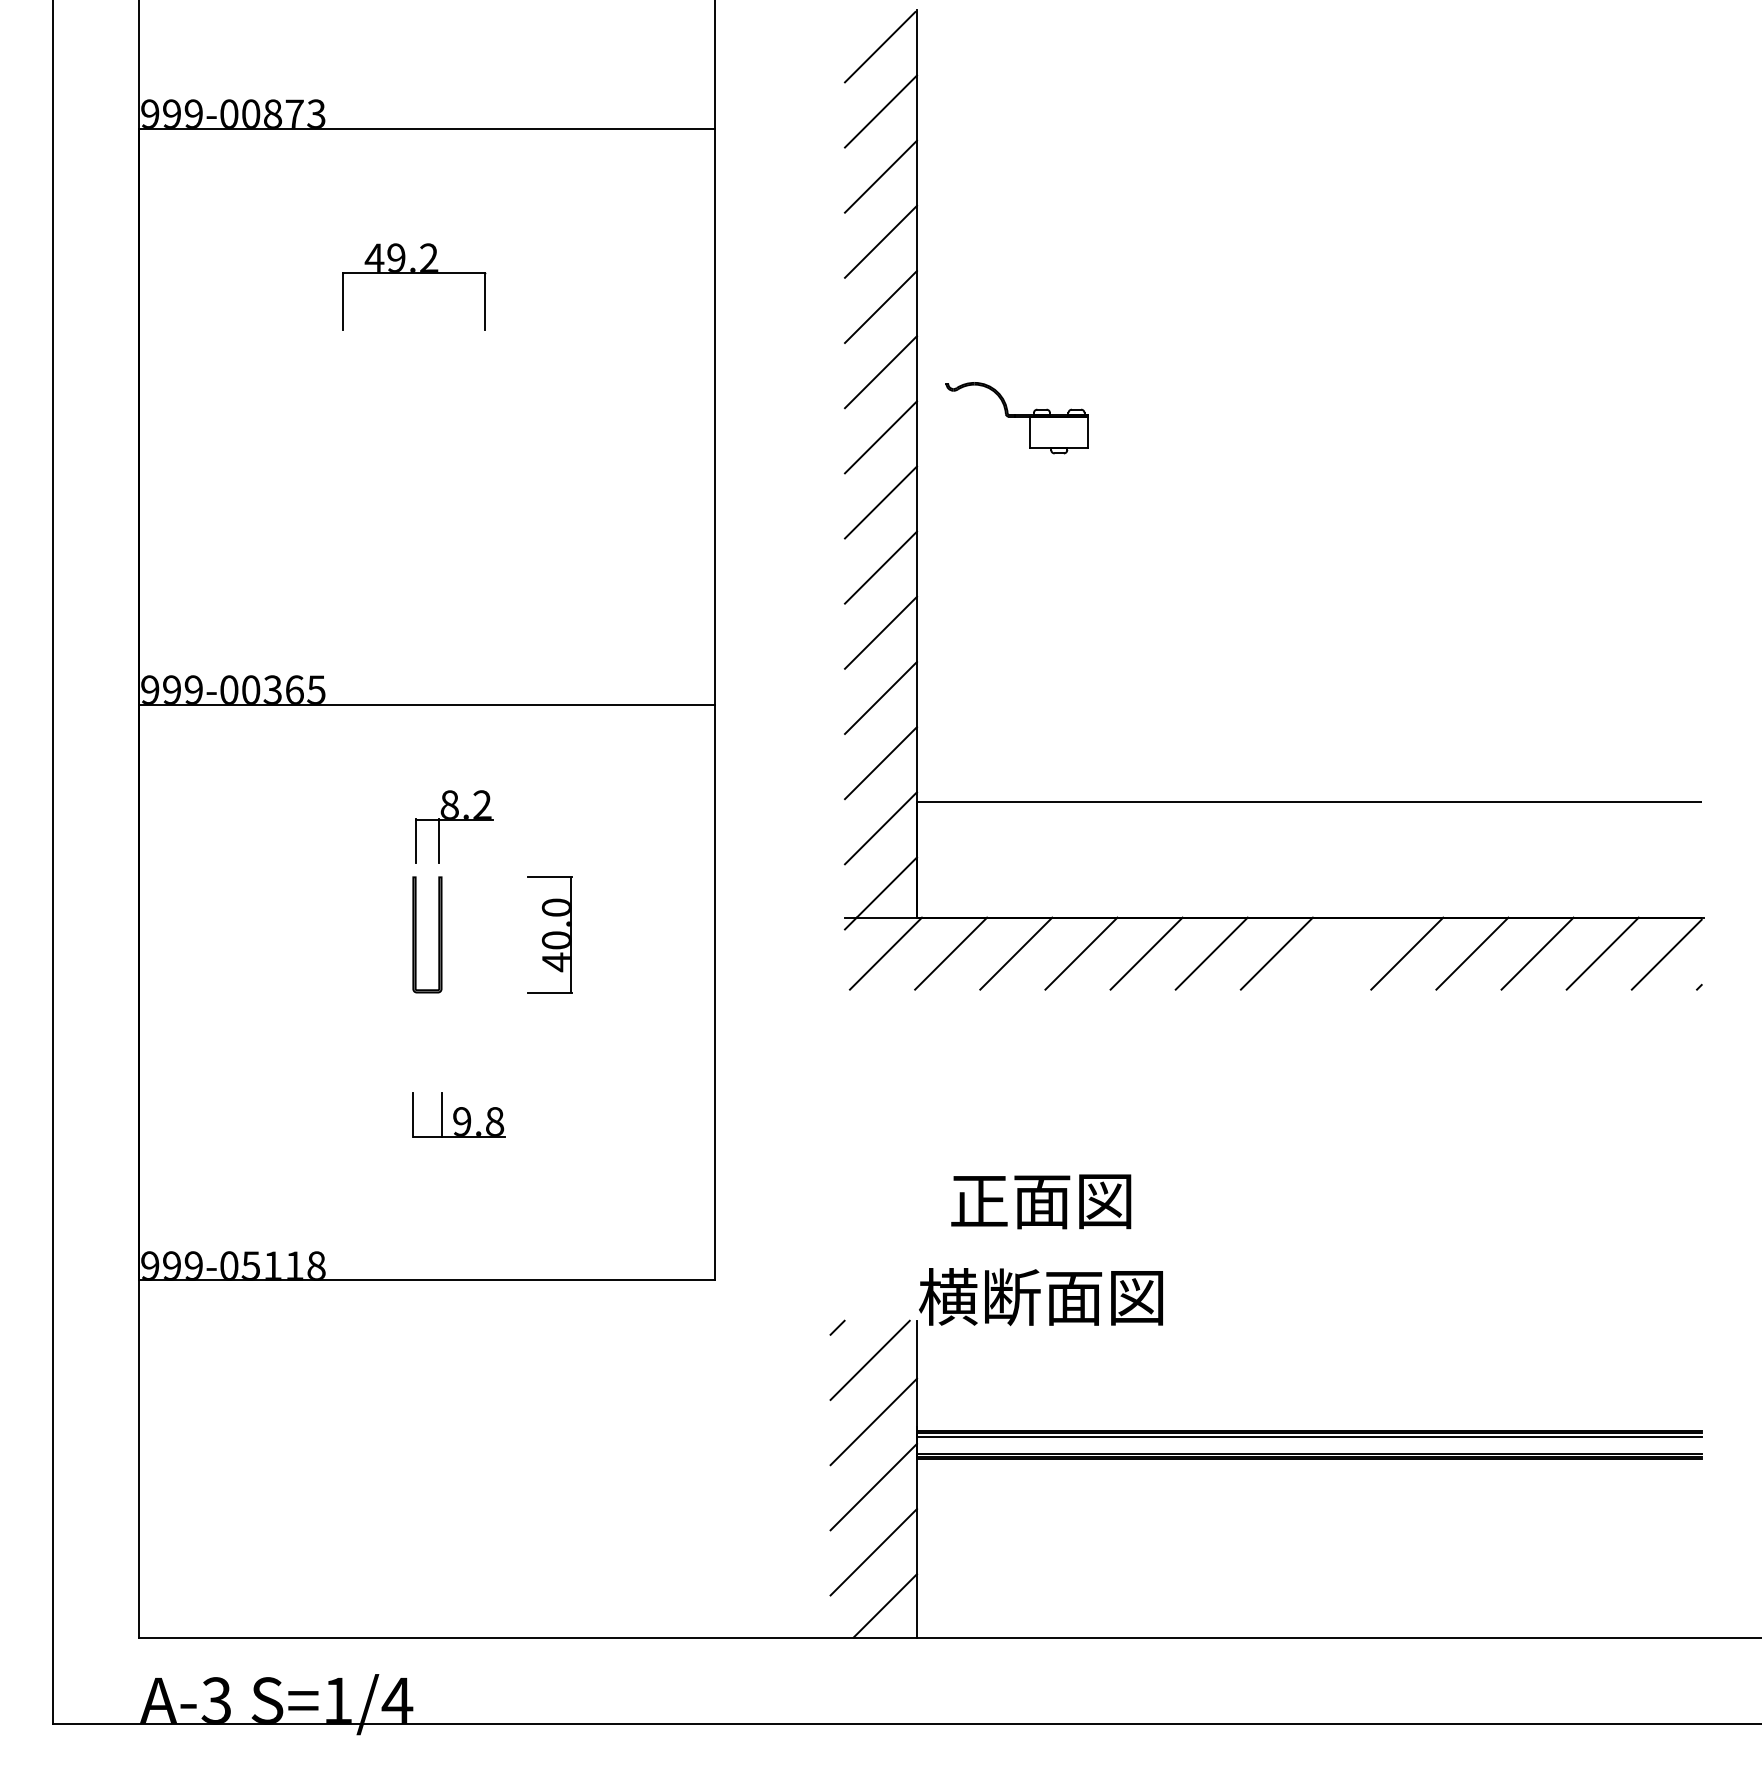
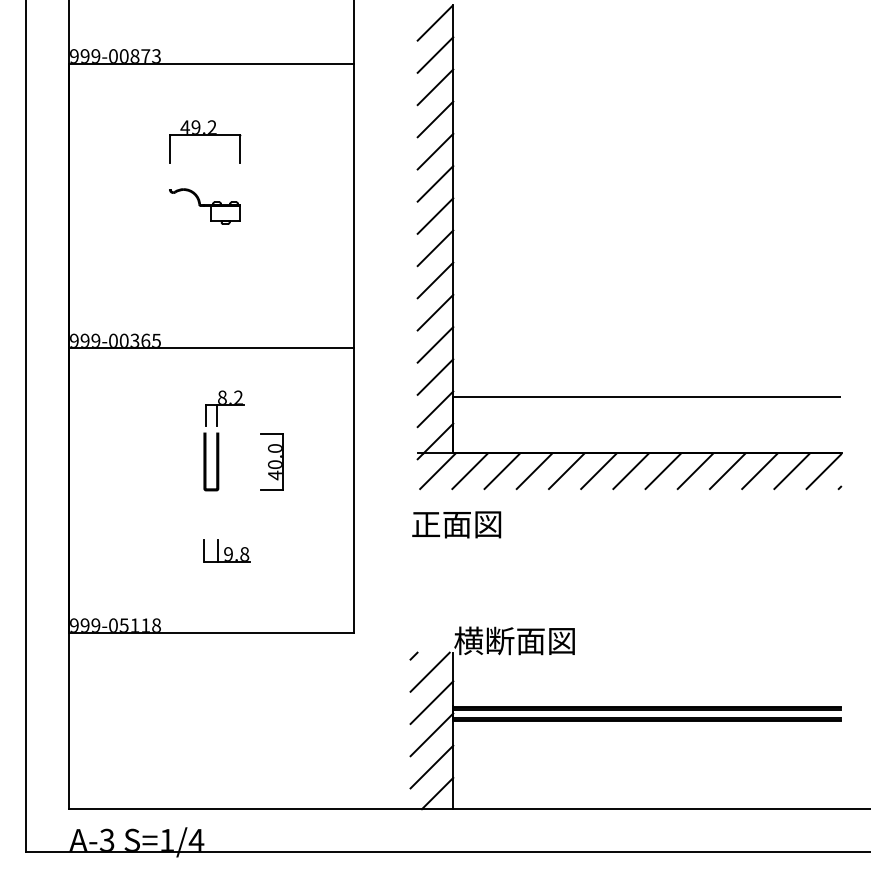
part: (1016, 417) -> (204, 206), moved
line: (1342, 954) -> (663, 471), added
text: (1040, 1201) -> (456, 524), moved

